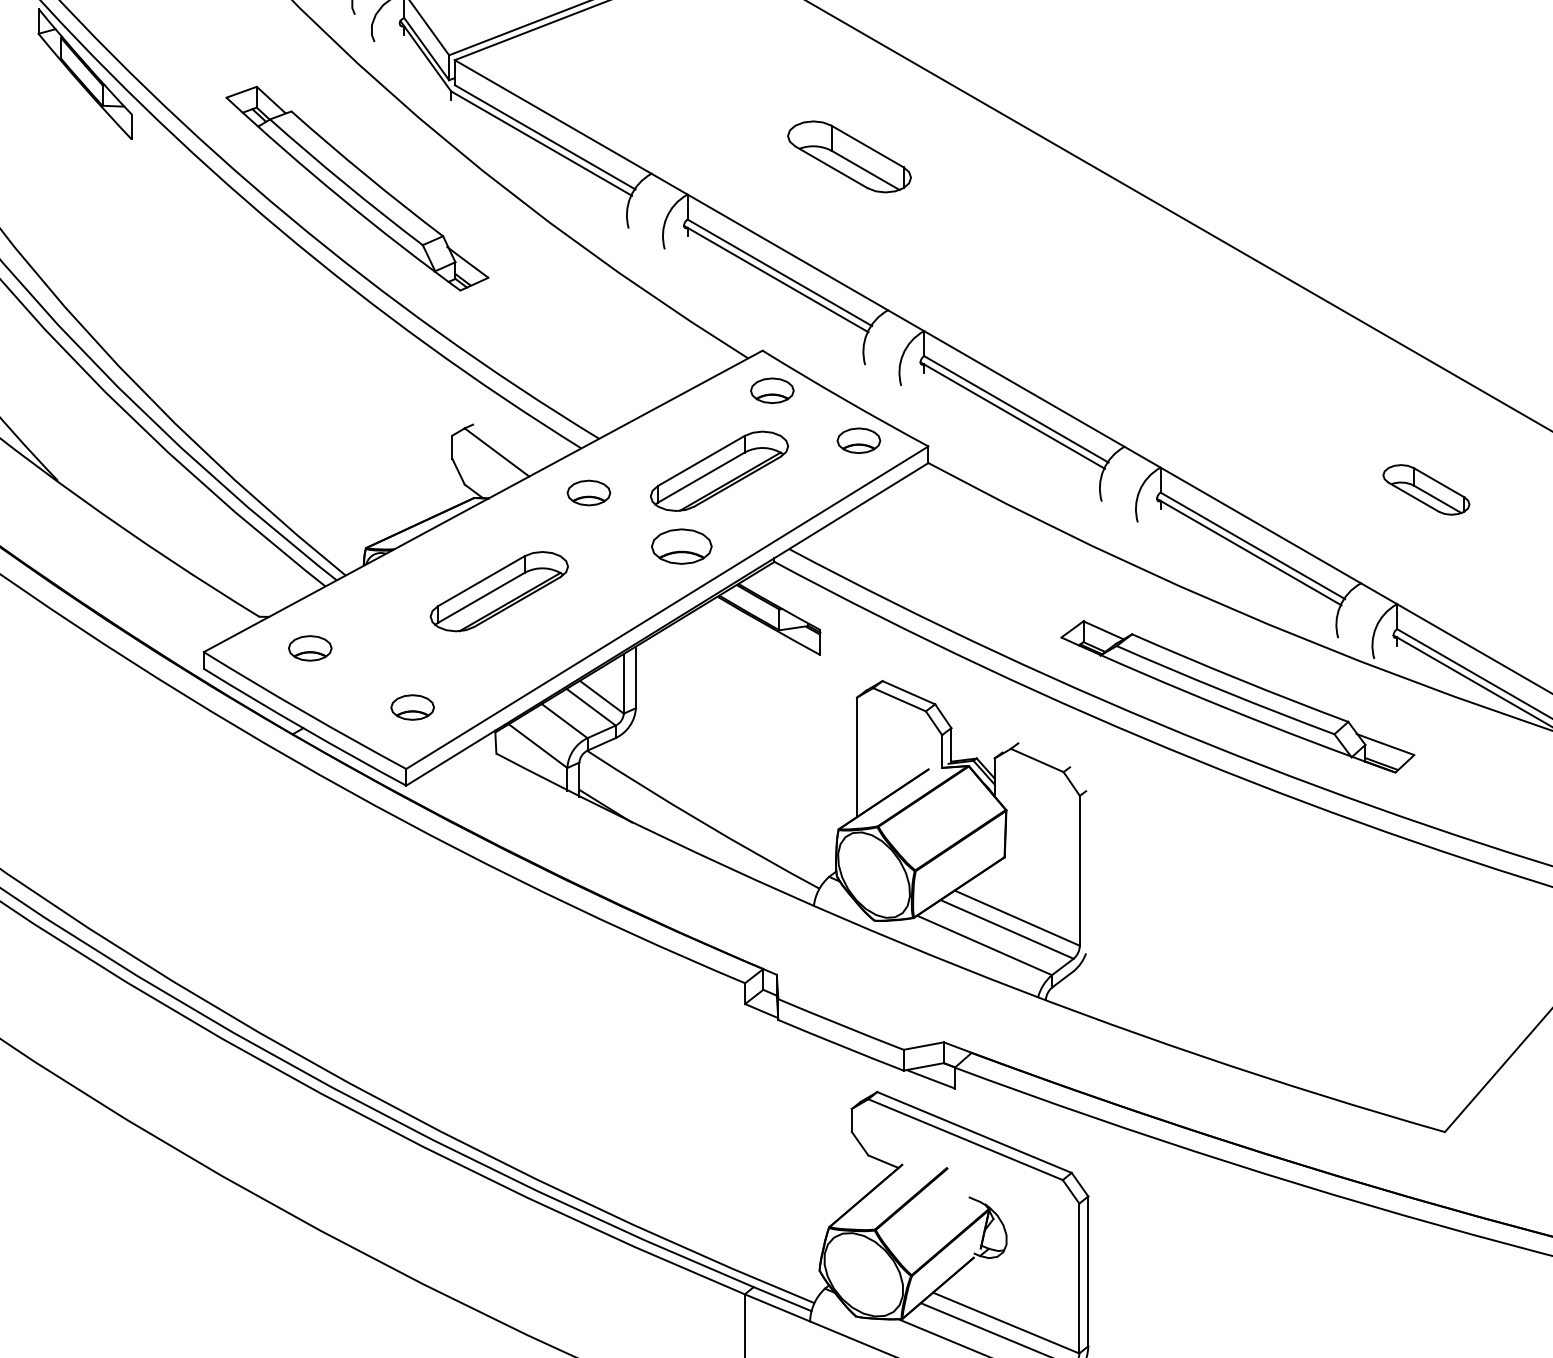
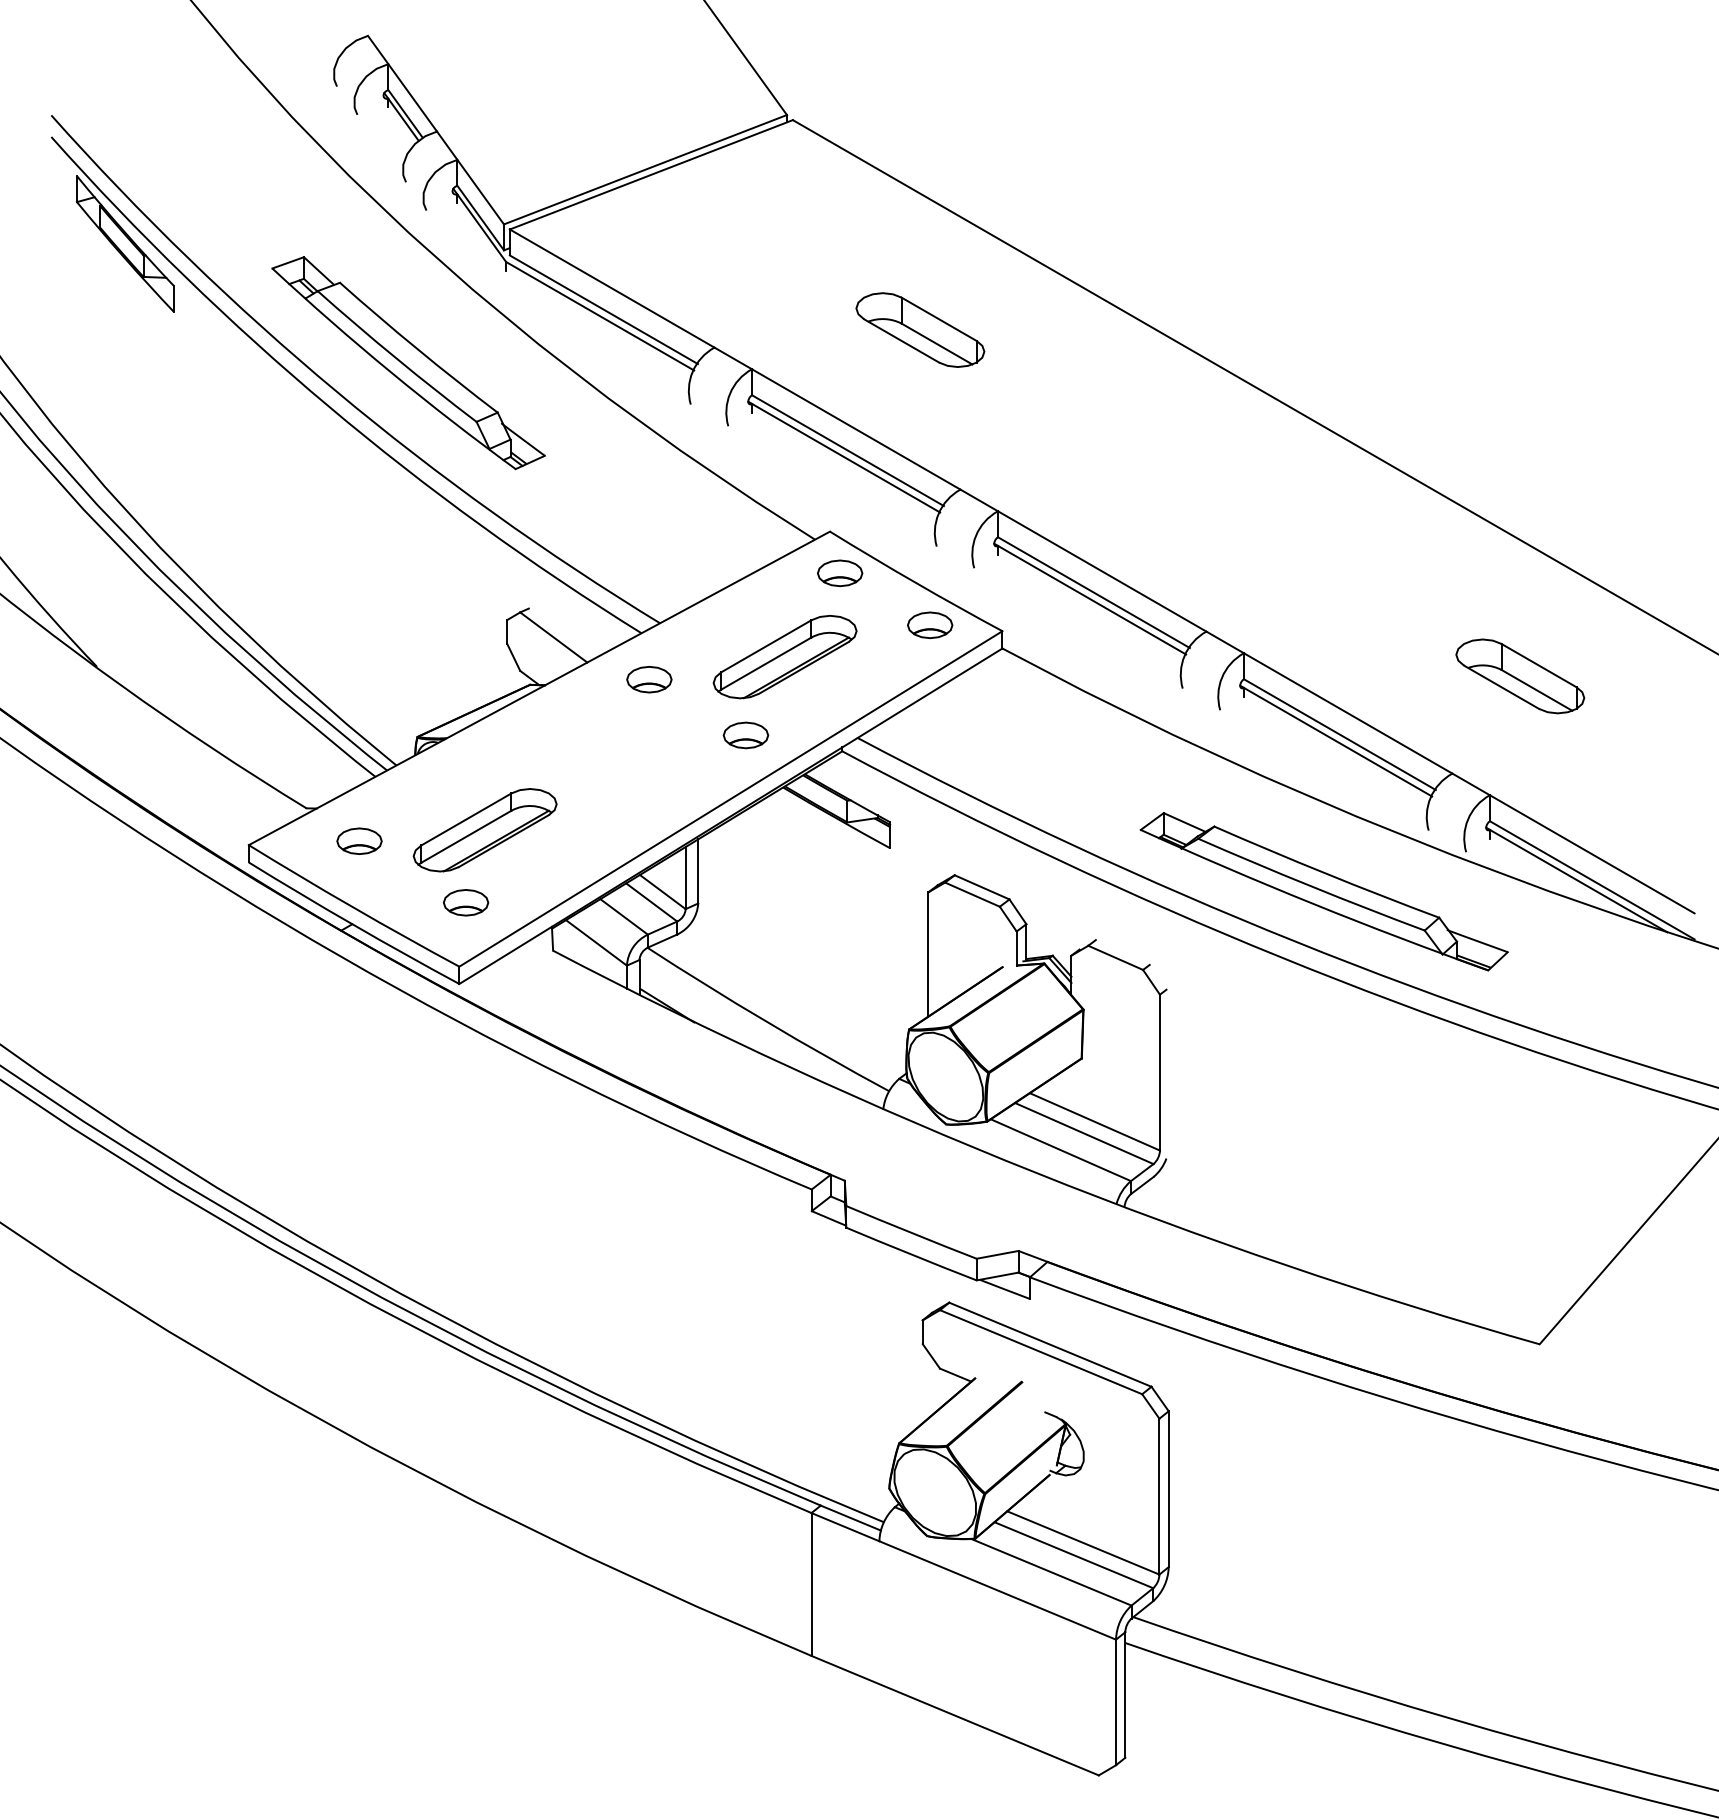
part: (1426, 489) -> (1520, 676), size x1.43
part: (681, 546) -> (745, 735), size x0.71
part: (498, 591) -> (484, 830), moved

